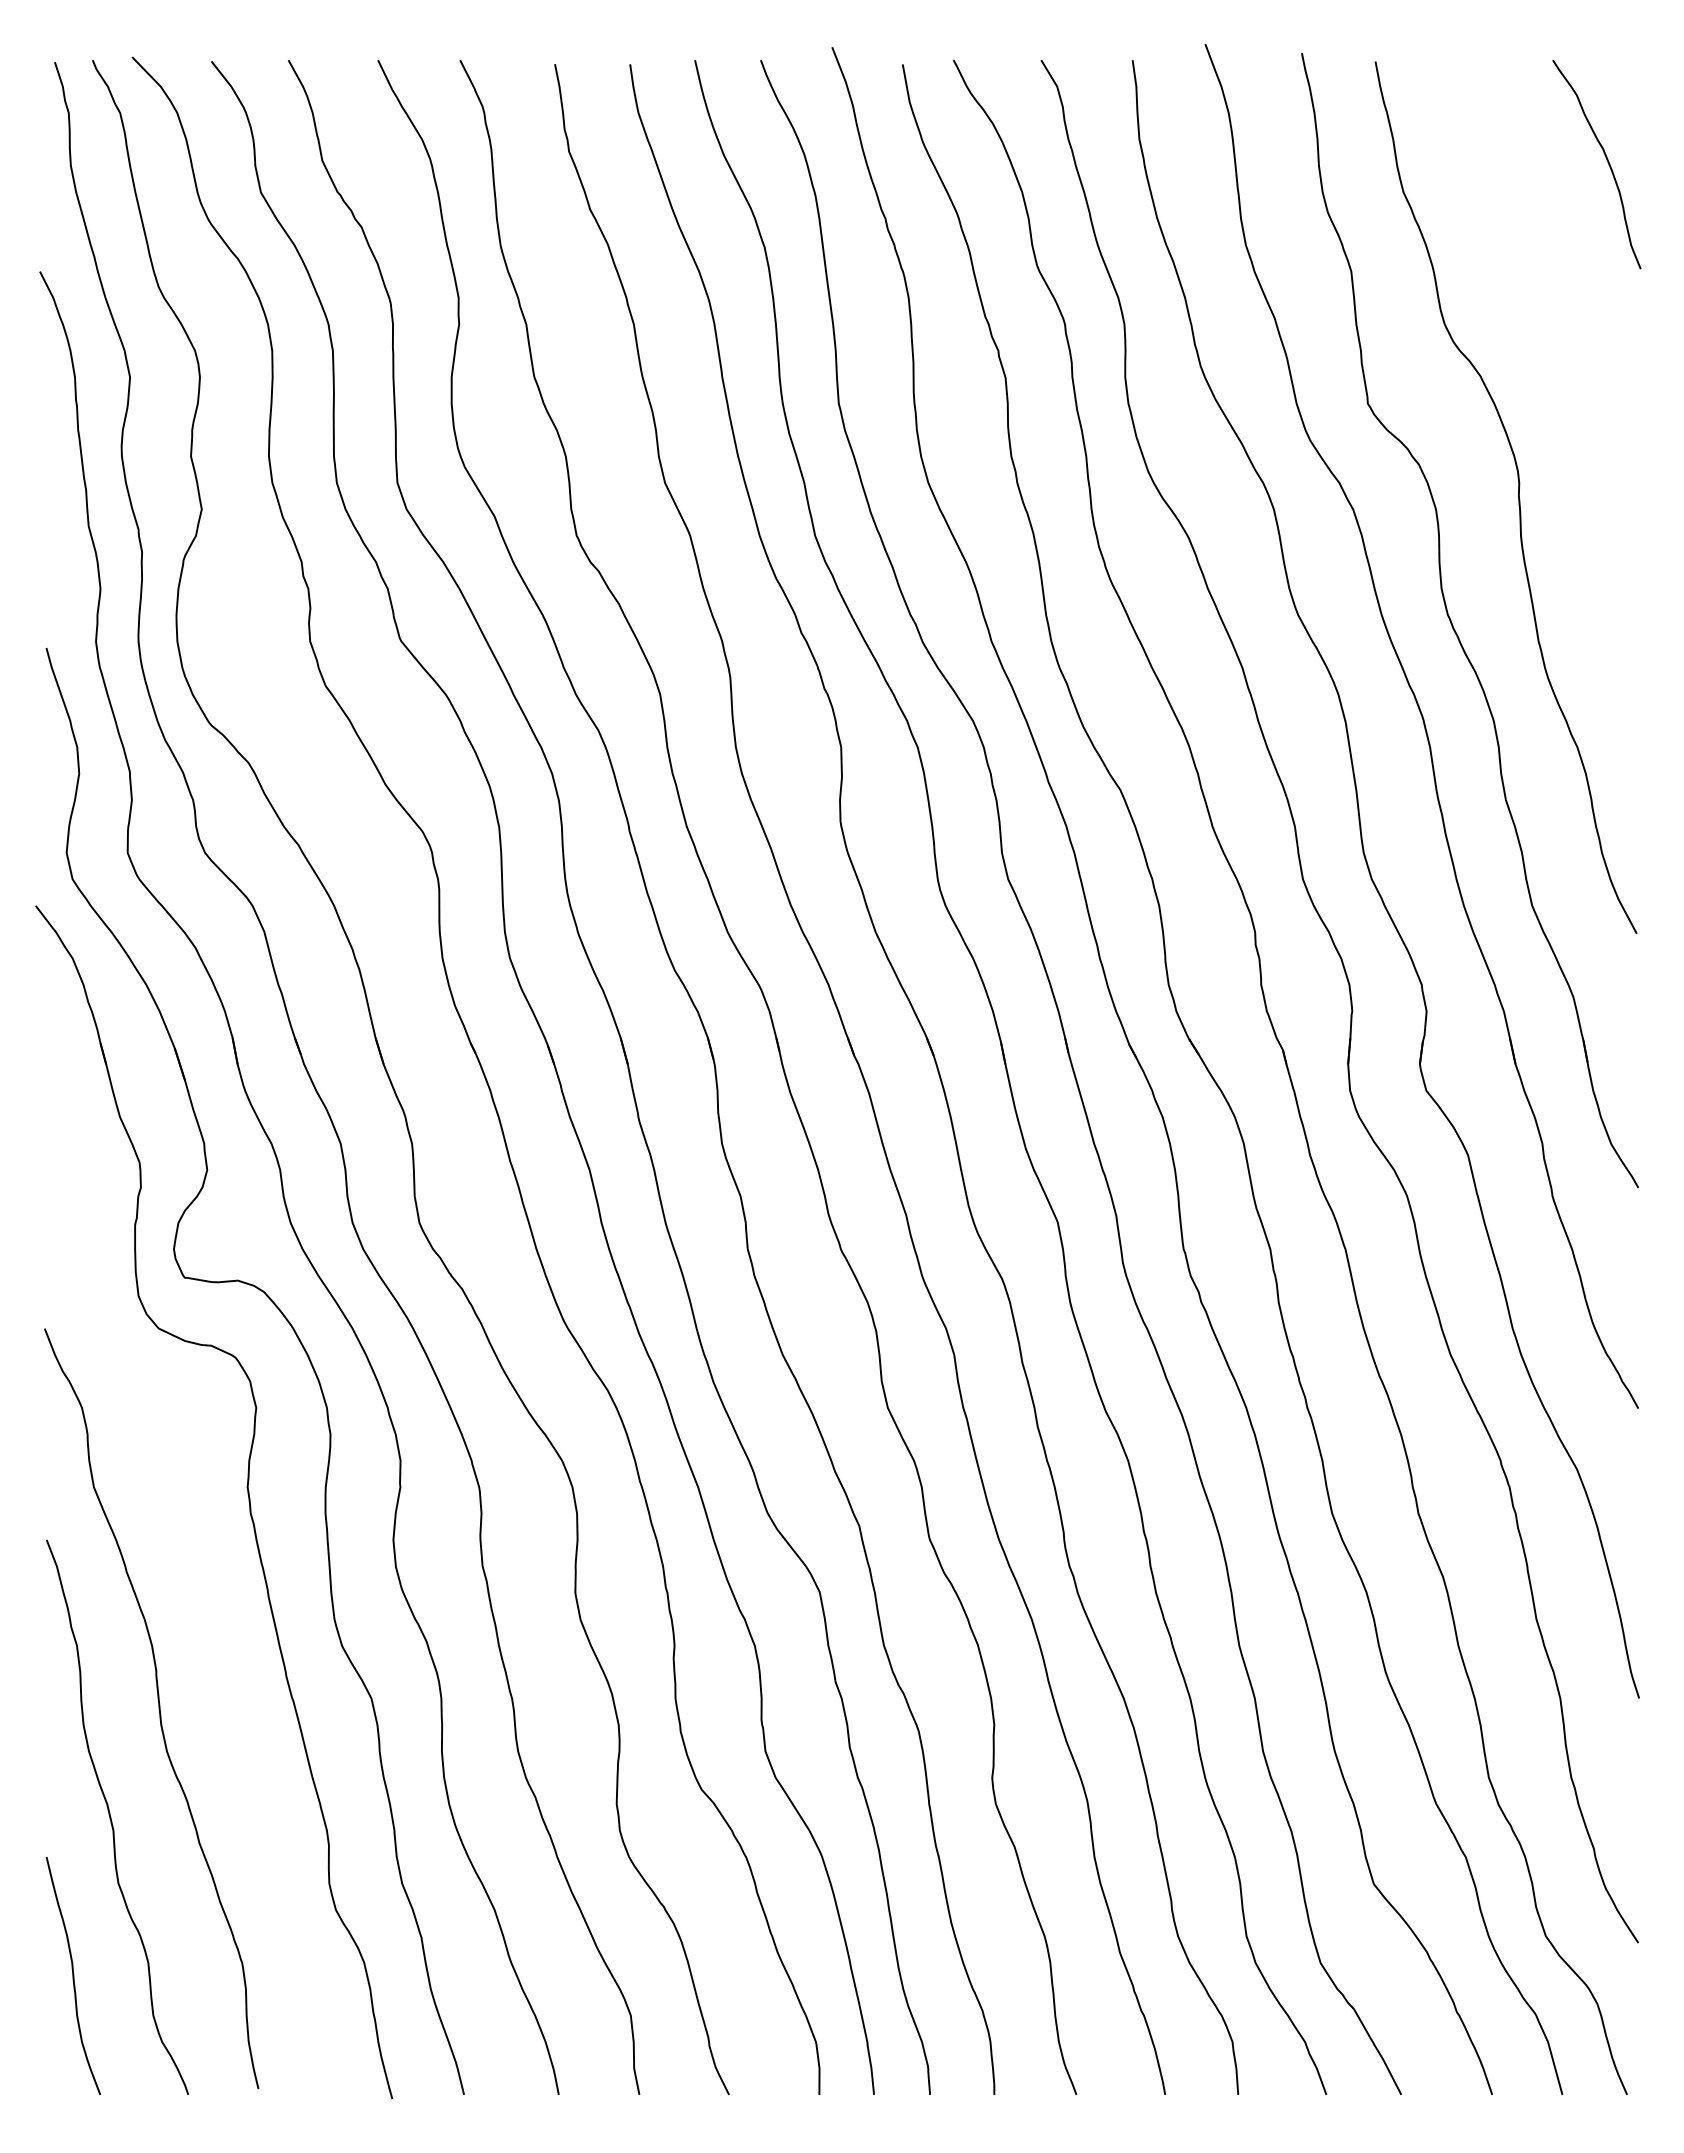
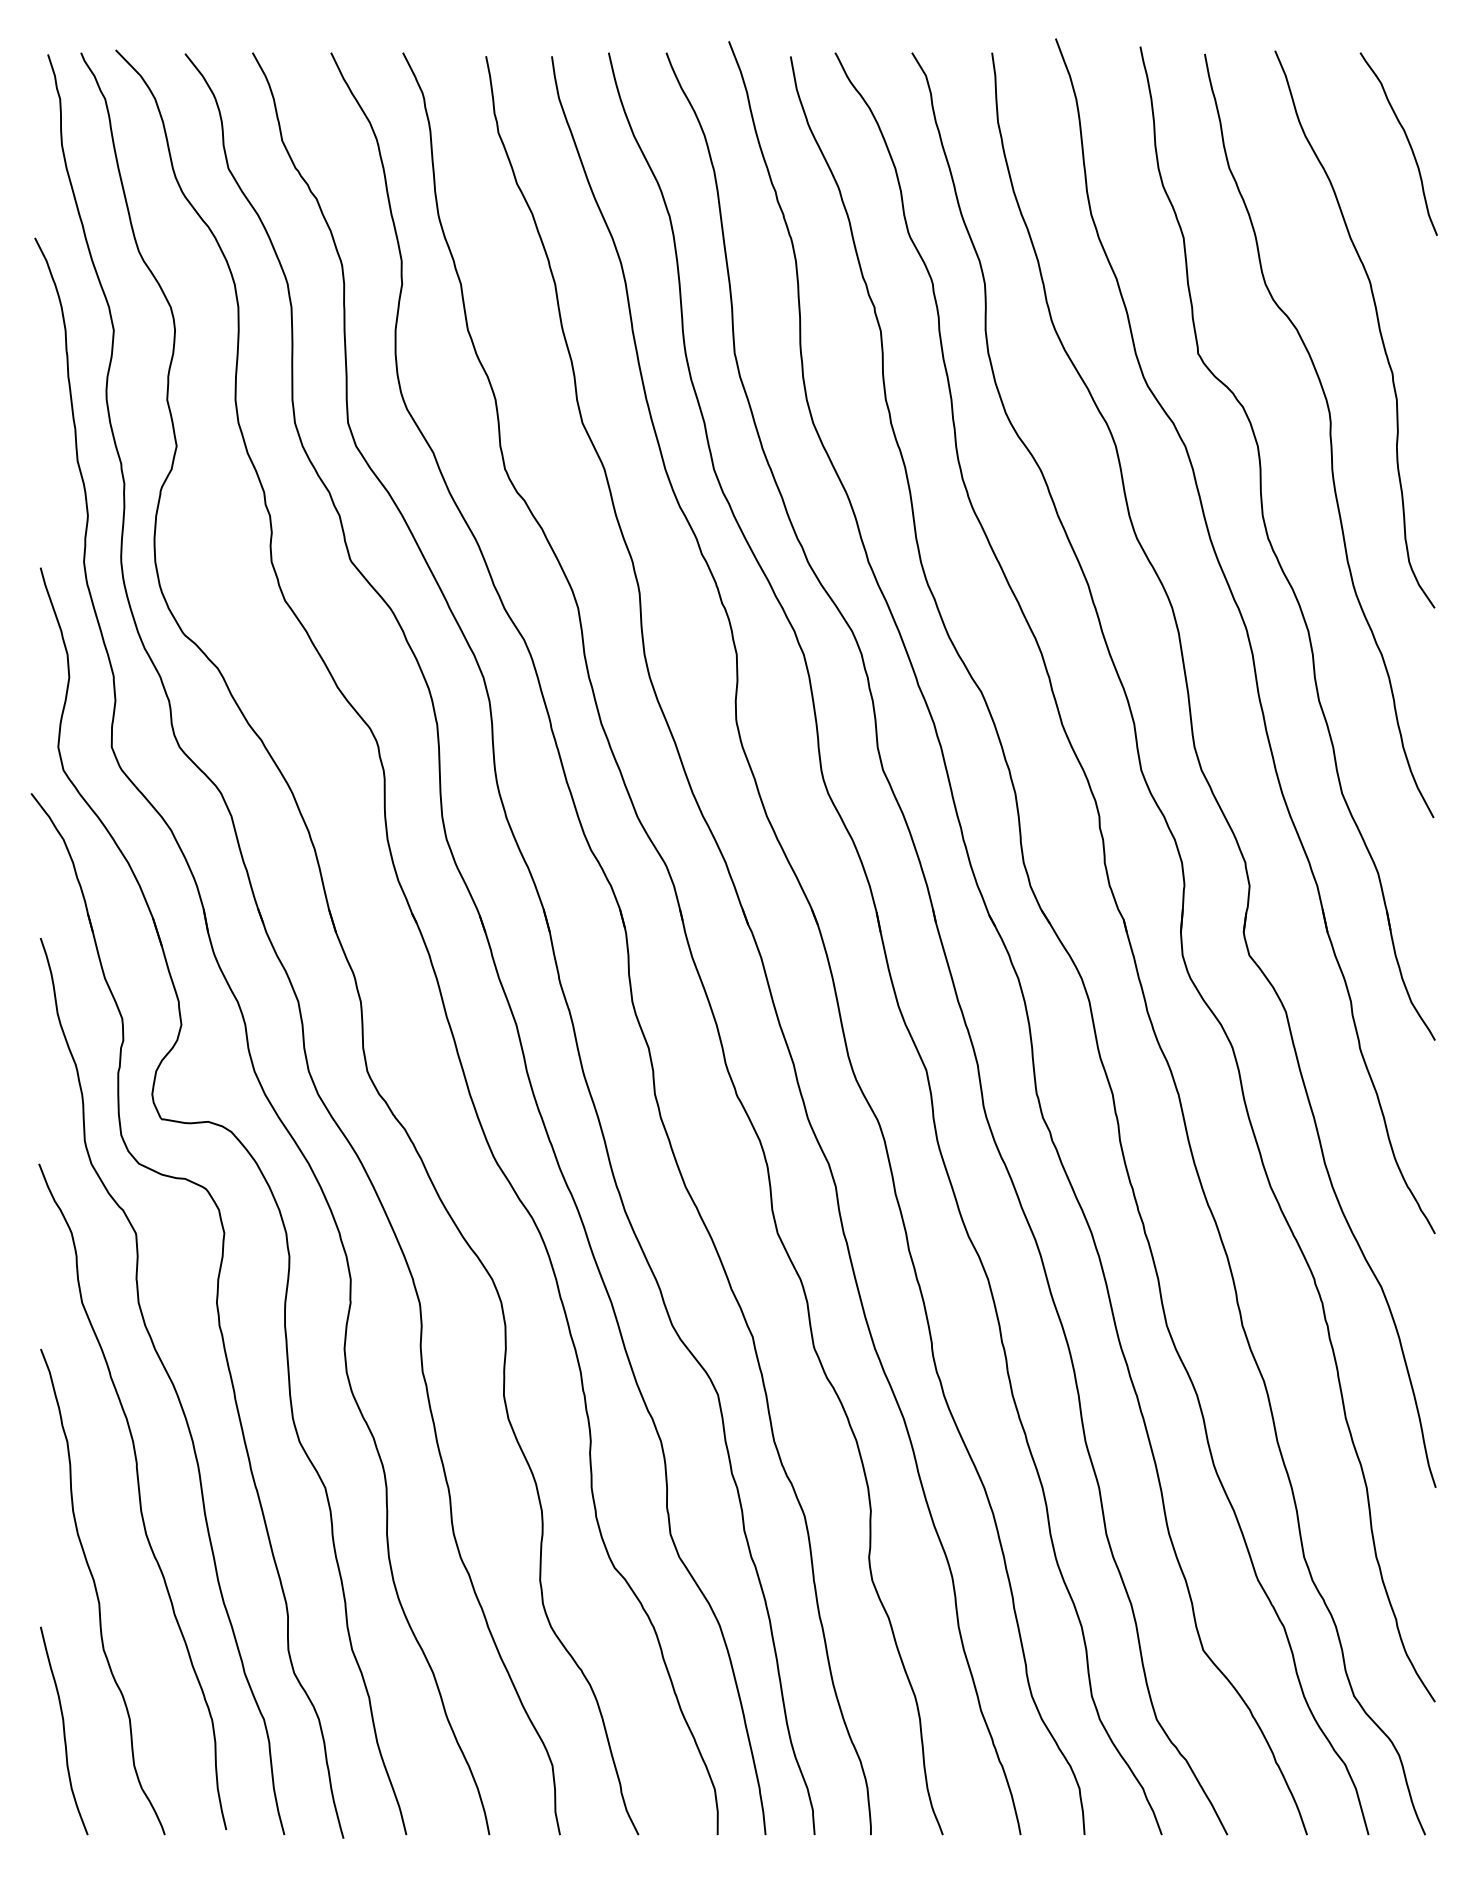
curve: (1572, 368) -> (1377, 322), added
curve: (195, 1578) -> (171, 1382), added

